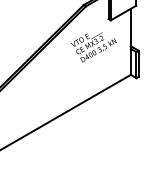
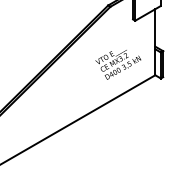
text: (94, 47) -> (118, 64), moved

